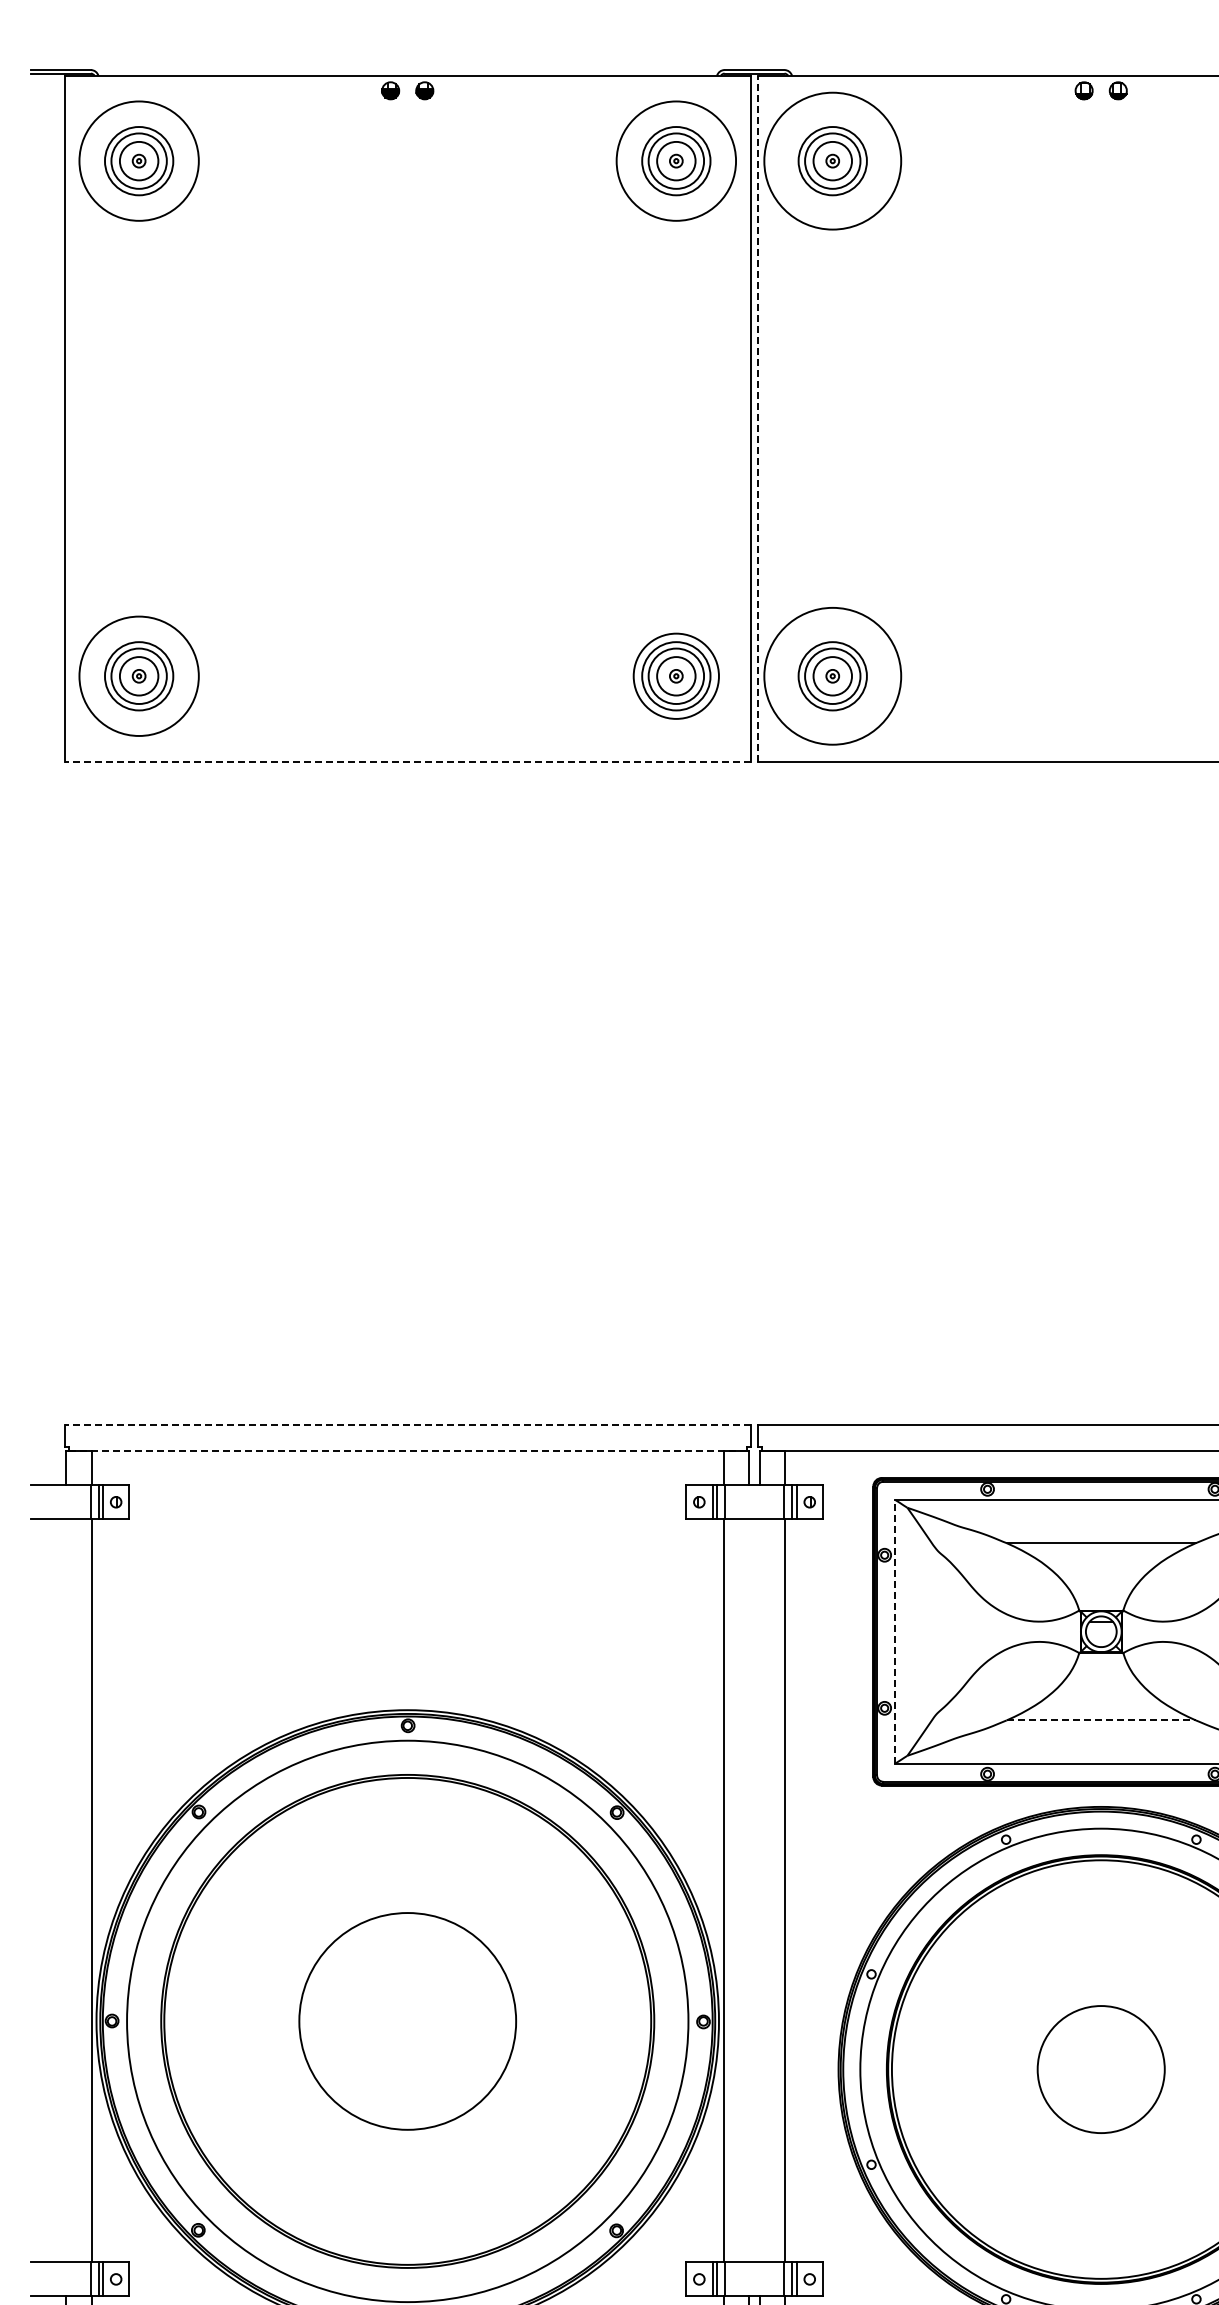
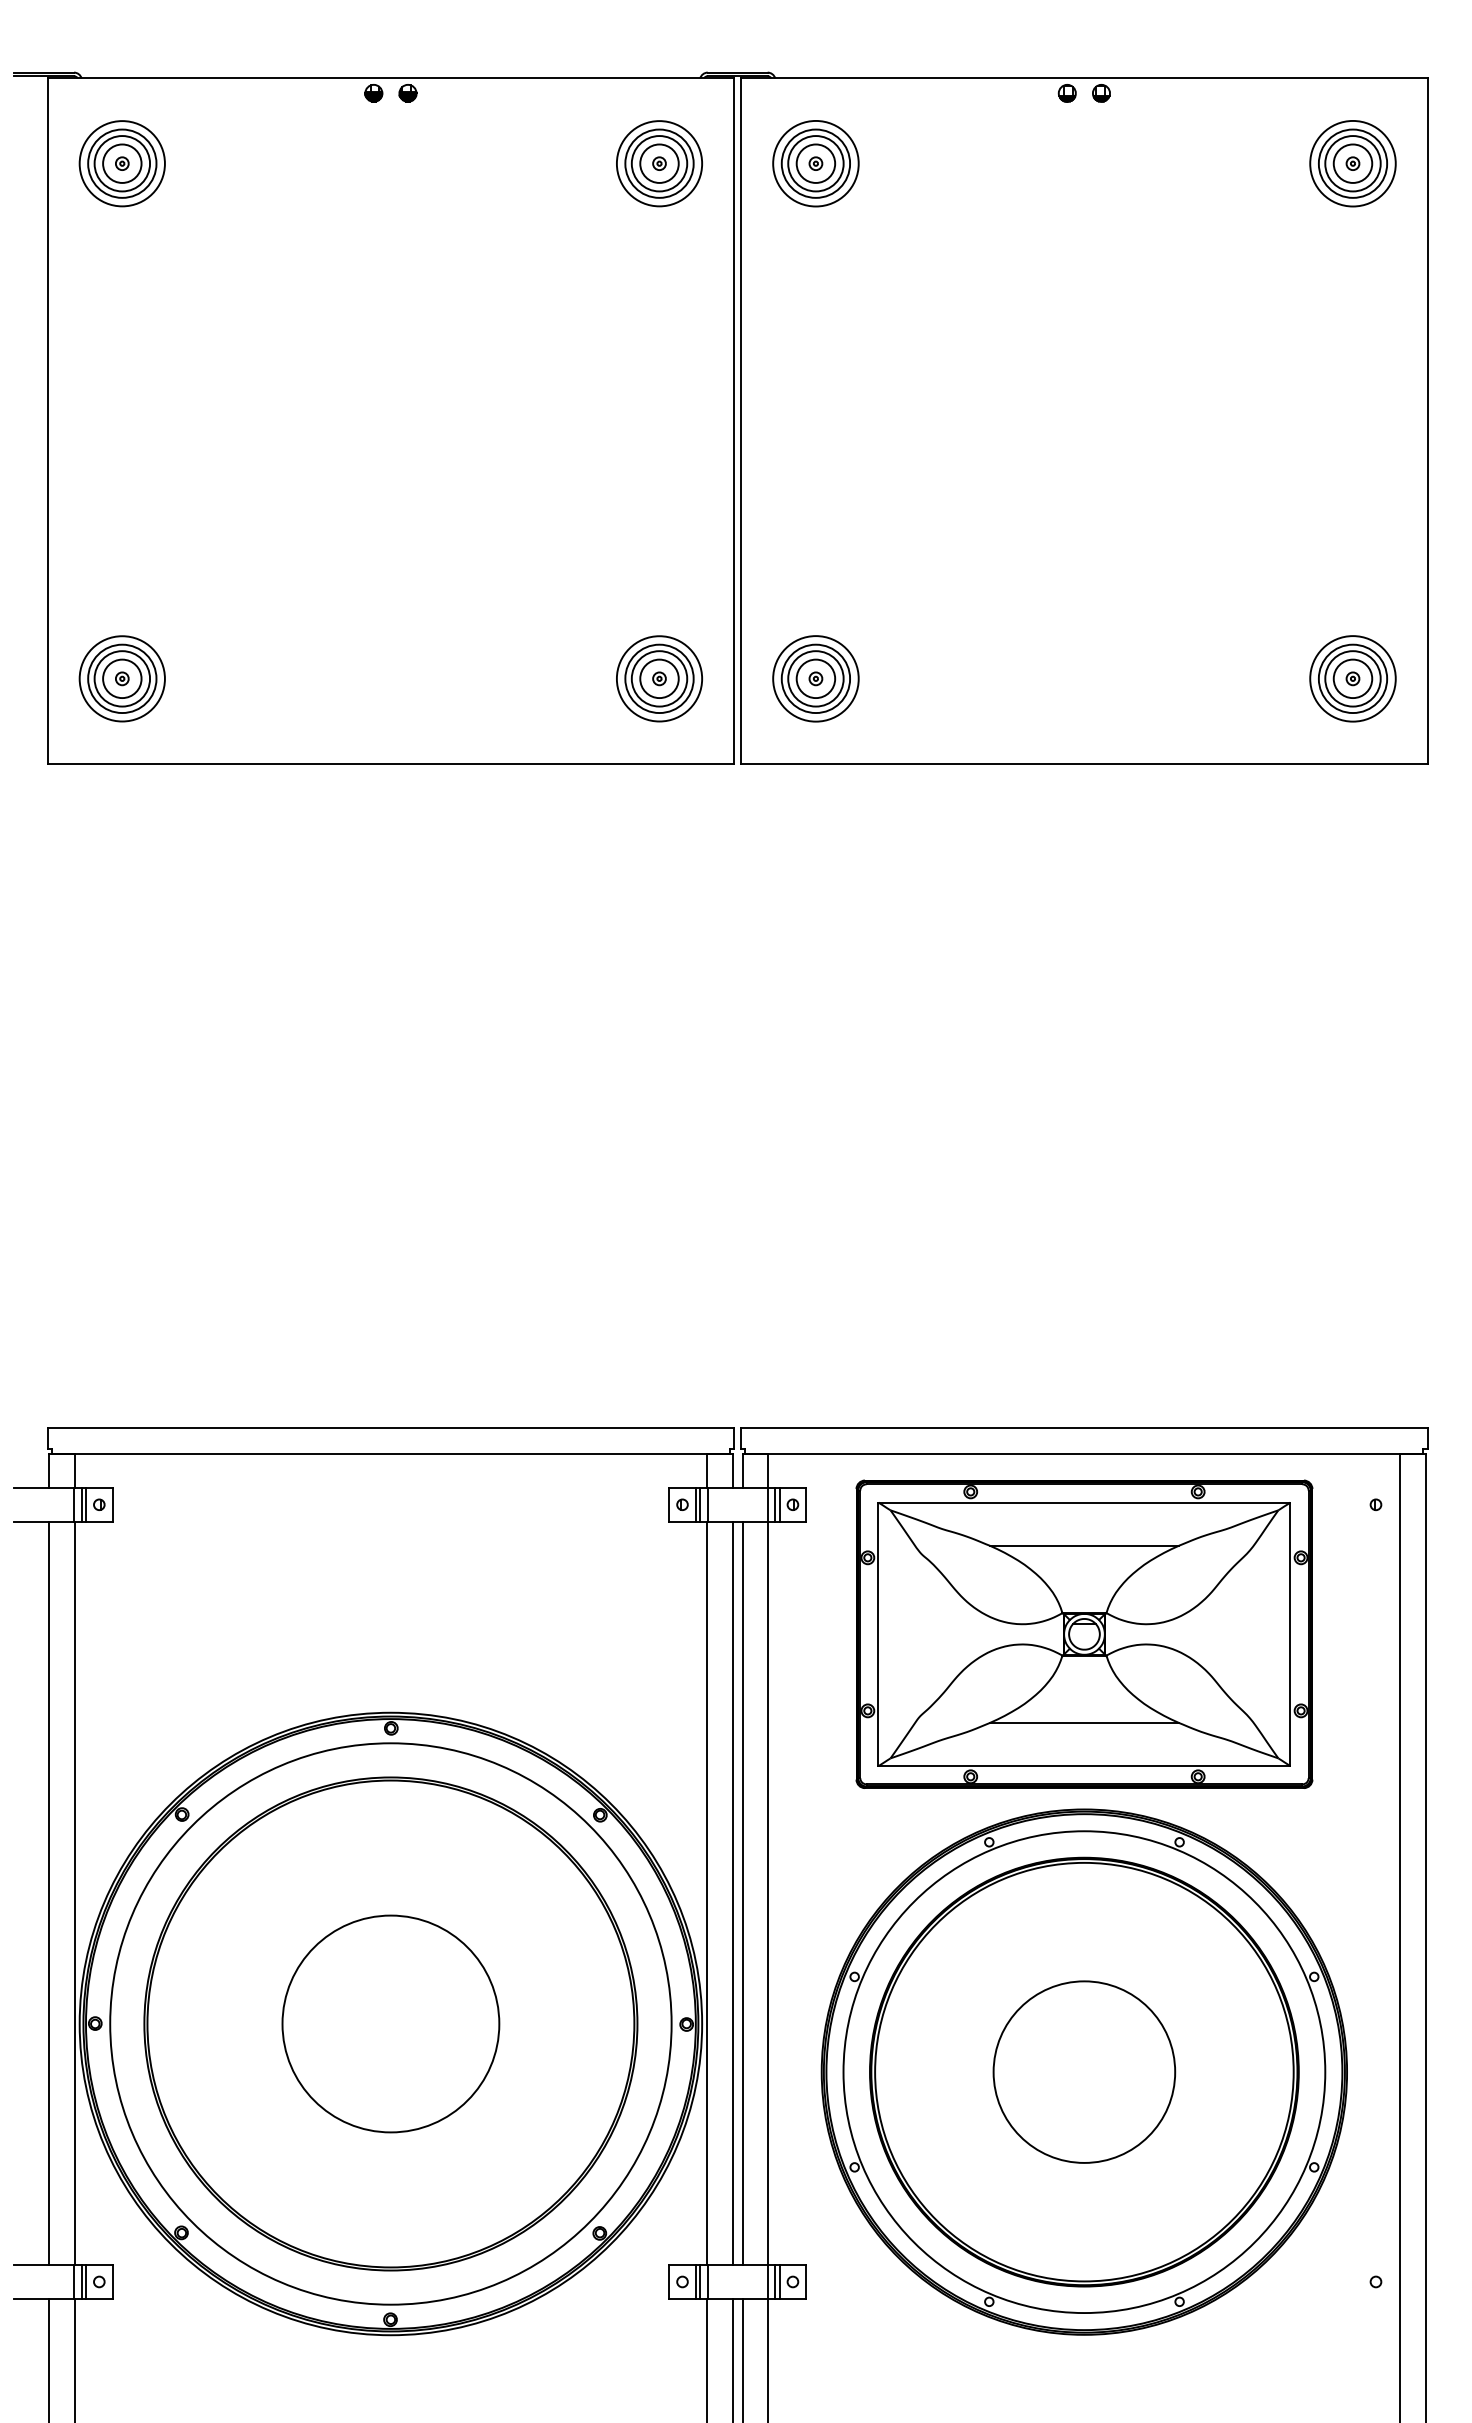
circle: (138, 160) -> (121, 163), size x0.71
circle: (676, 160) -> (659, 163), size x0.71
circle: (832, 160) -> (815, 163), size x0.62
line: (758, 418) -> (741, 421), dashed -> solid
circle: (138, 675) -> (121, 678), size x0.71
circle: (832, 675) -> (815, 678), size x0.62
line: (407, 761) -> (390, 764), dashed -> solid
line: (407, 1424) -> (390, 1427), dashed -> solid
line: (407, 1450) -> (390, 1453), dashed -> solid
line: (895, 1631) -> (878, 1634), dashed -> solid
line: (1101, 1719) -> (1084, 1722), dashed -> solid
line: (66, 1889) -> (49, 1892), added
line: (749, 1889) -> (732, 1892), added
line: (759, 1889) -> (742, 1892), added
circle: (1101, 2068) -> (1084, 2071), size x1.43

